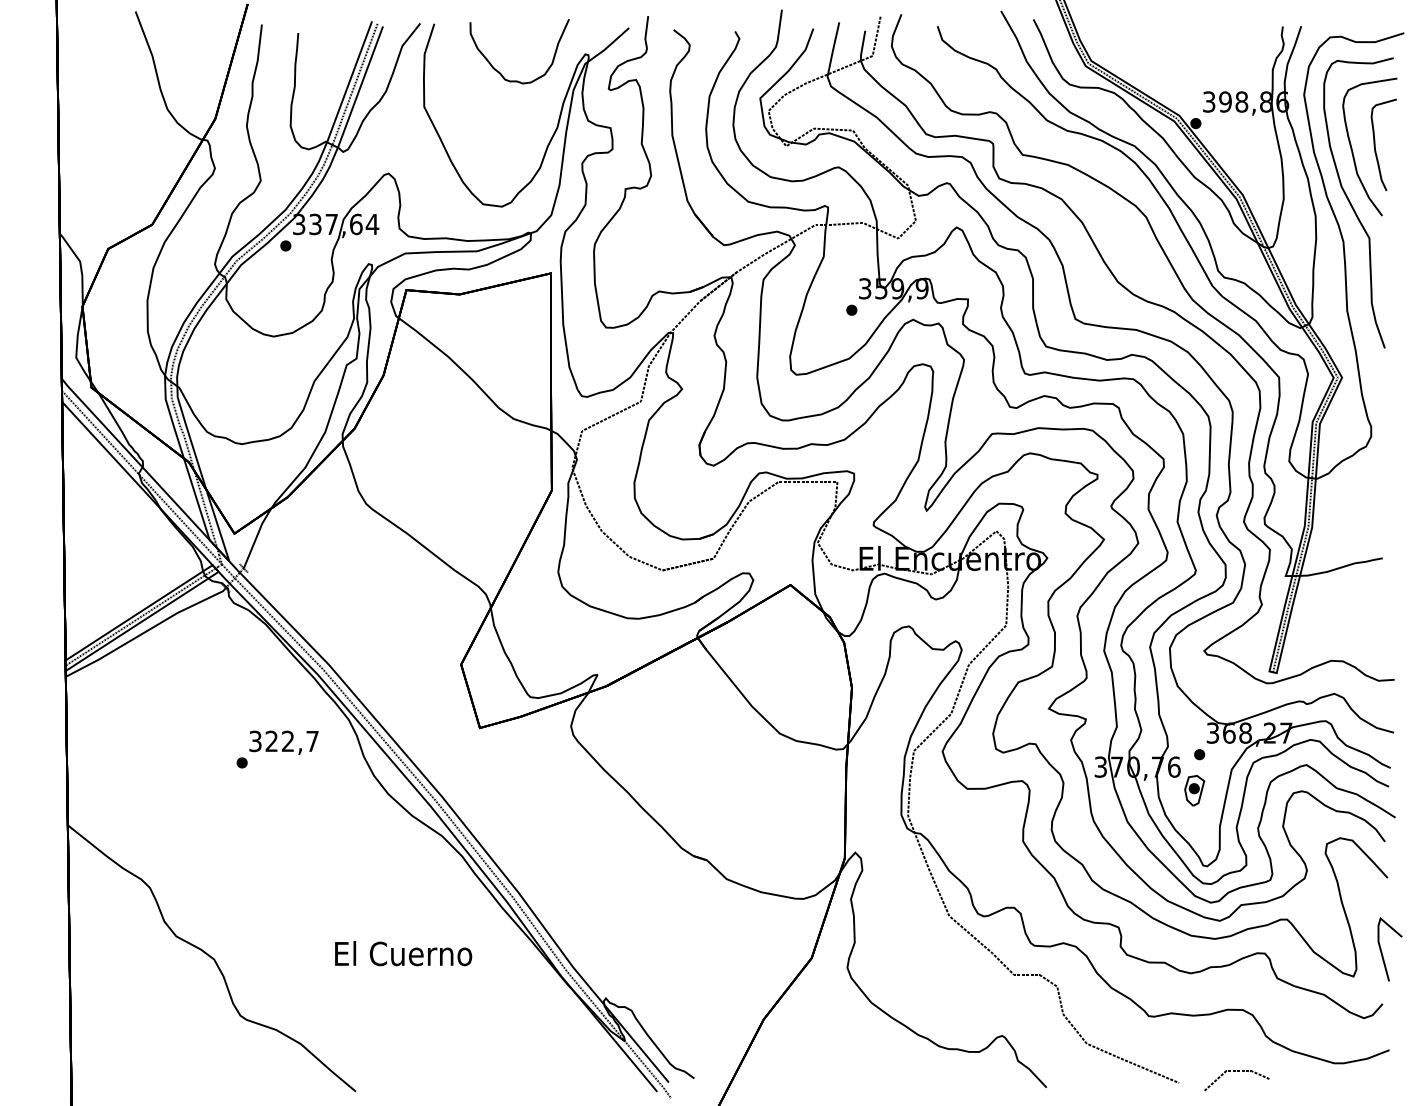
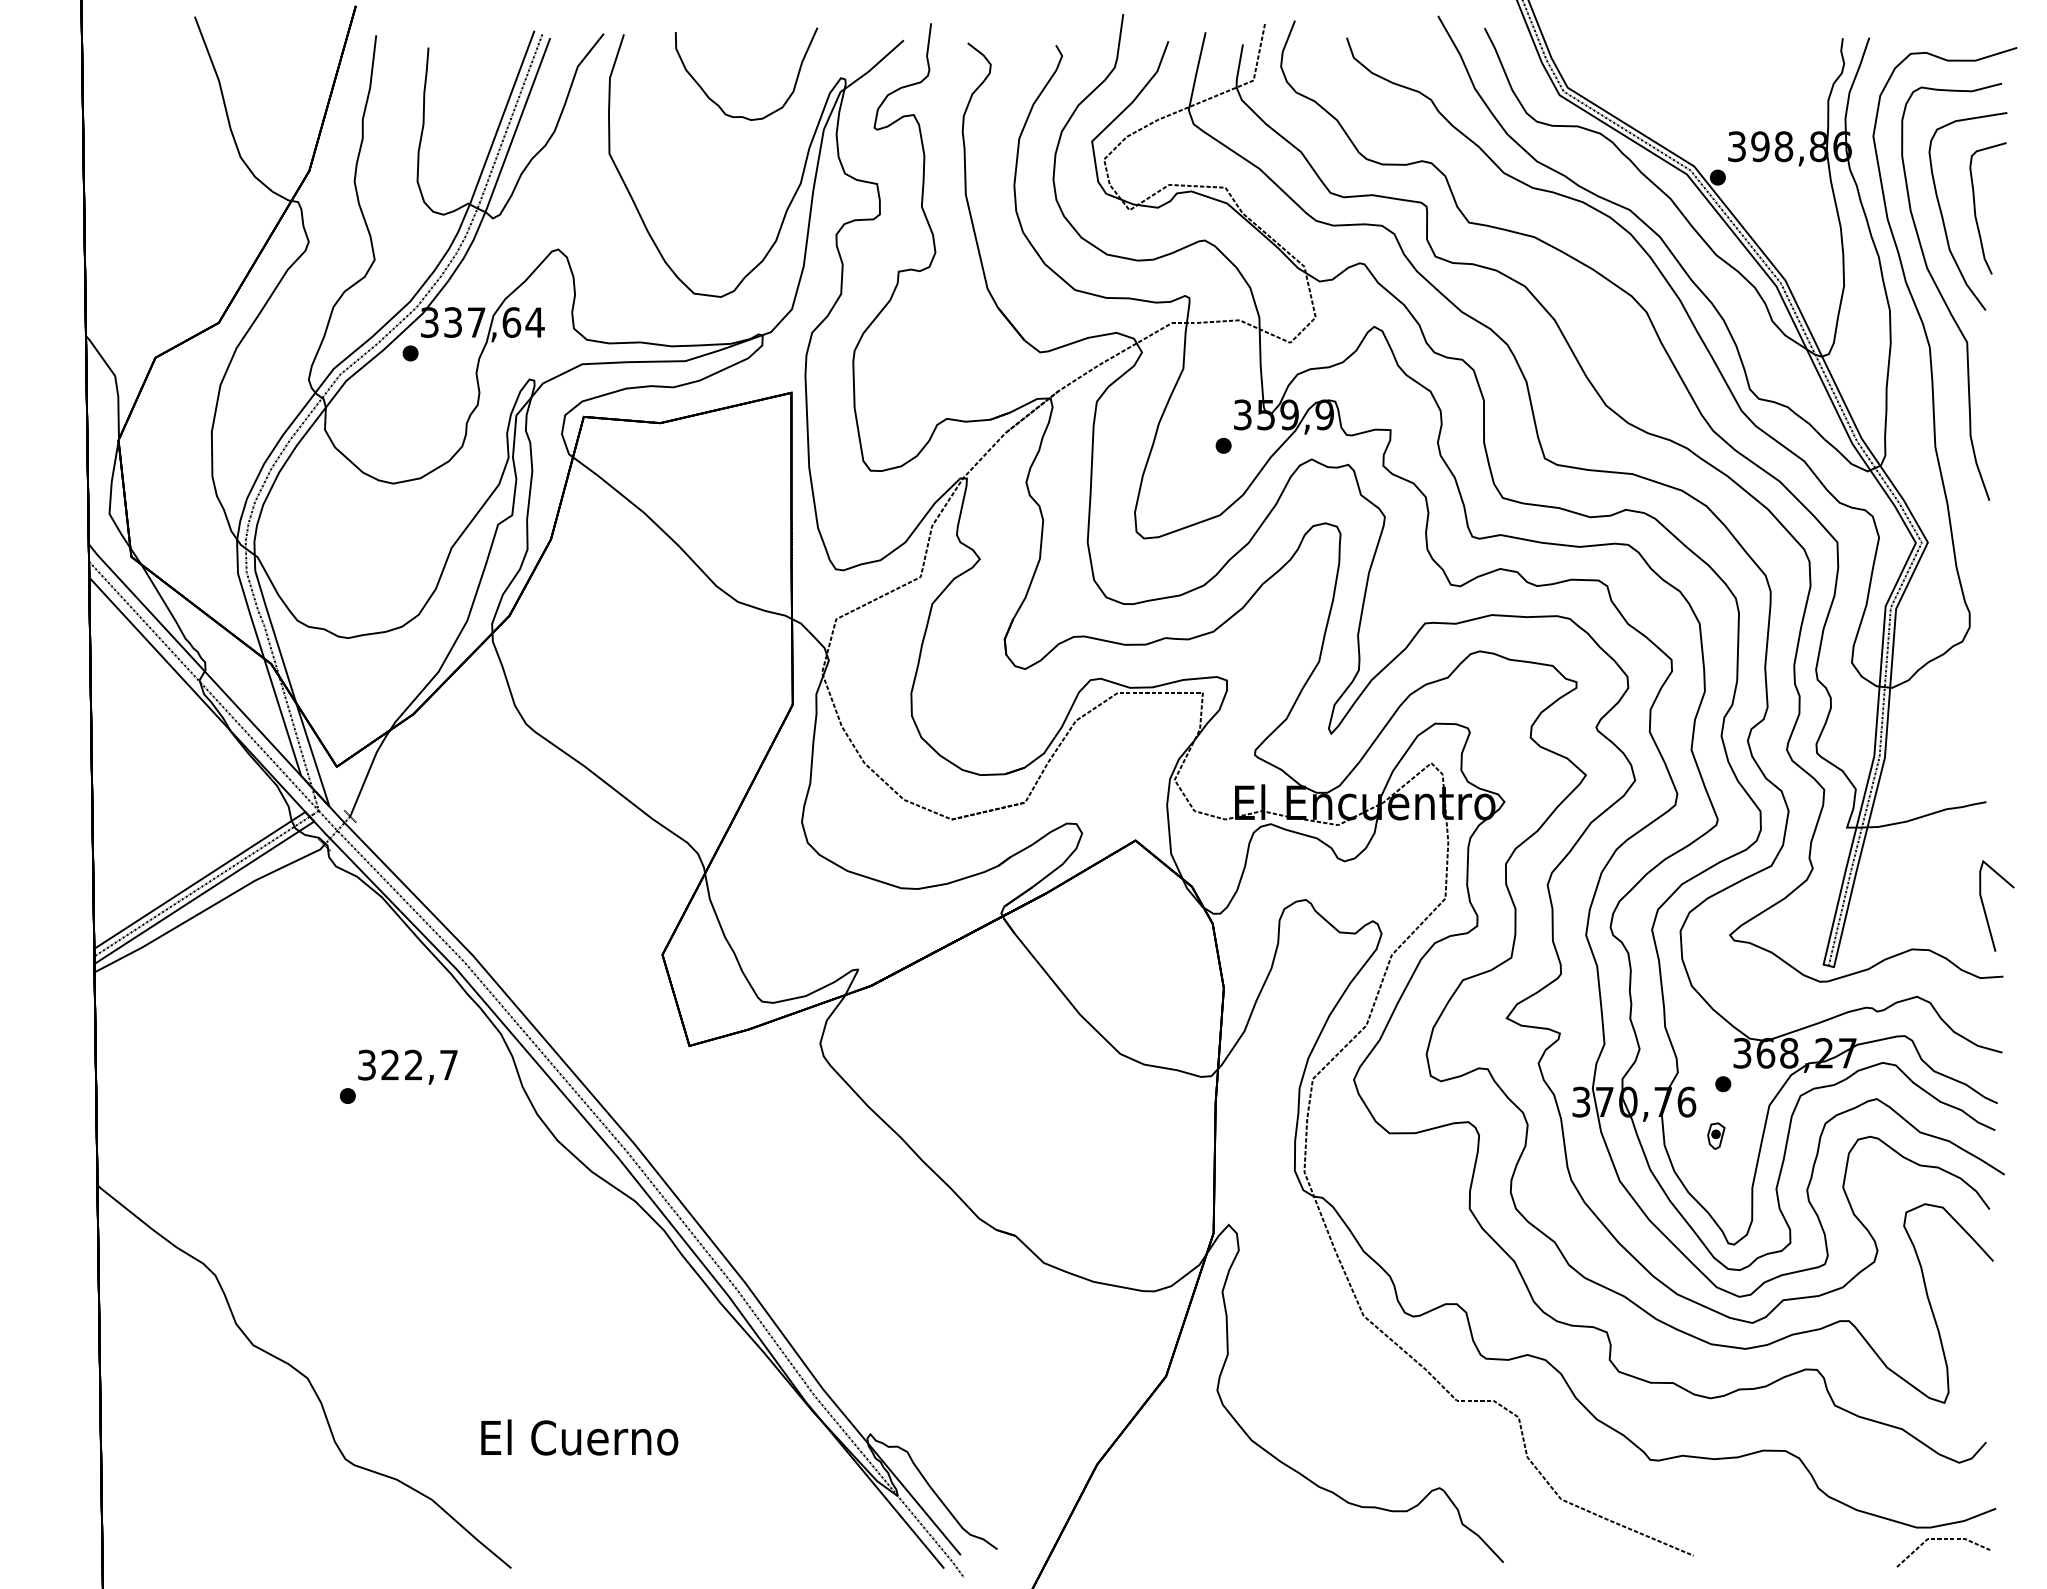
part: (1194, 790) -> (1715, 1135), size x0.6
line: (1382, 951) -> (1985, 908), moved
text: (403, 953) -> (579, 1437), moved
line: (1235, 1071) -> (1941, 1539), moved

